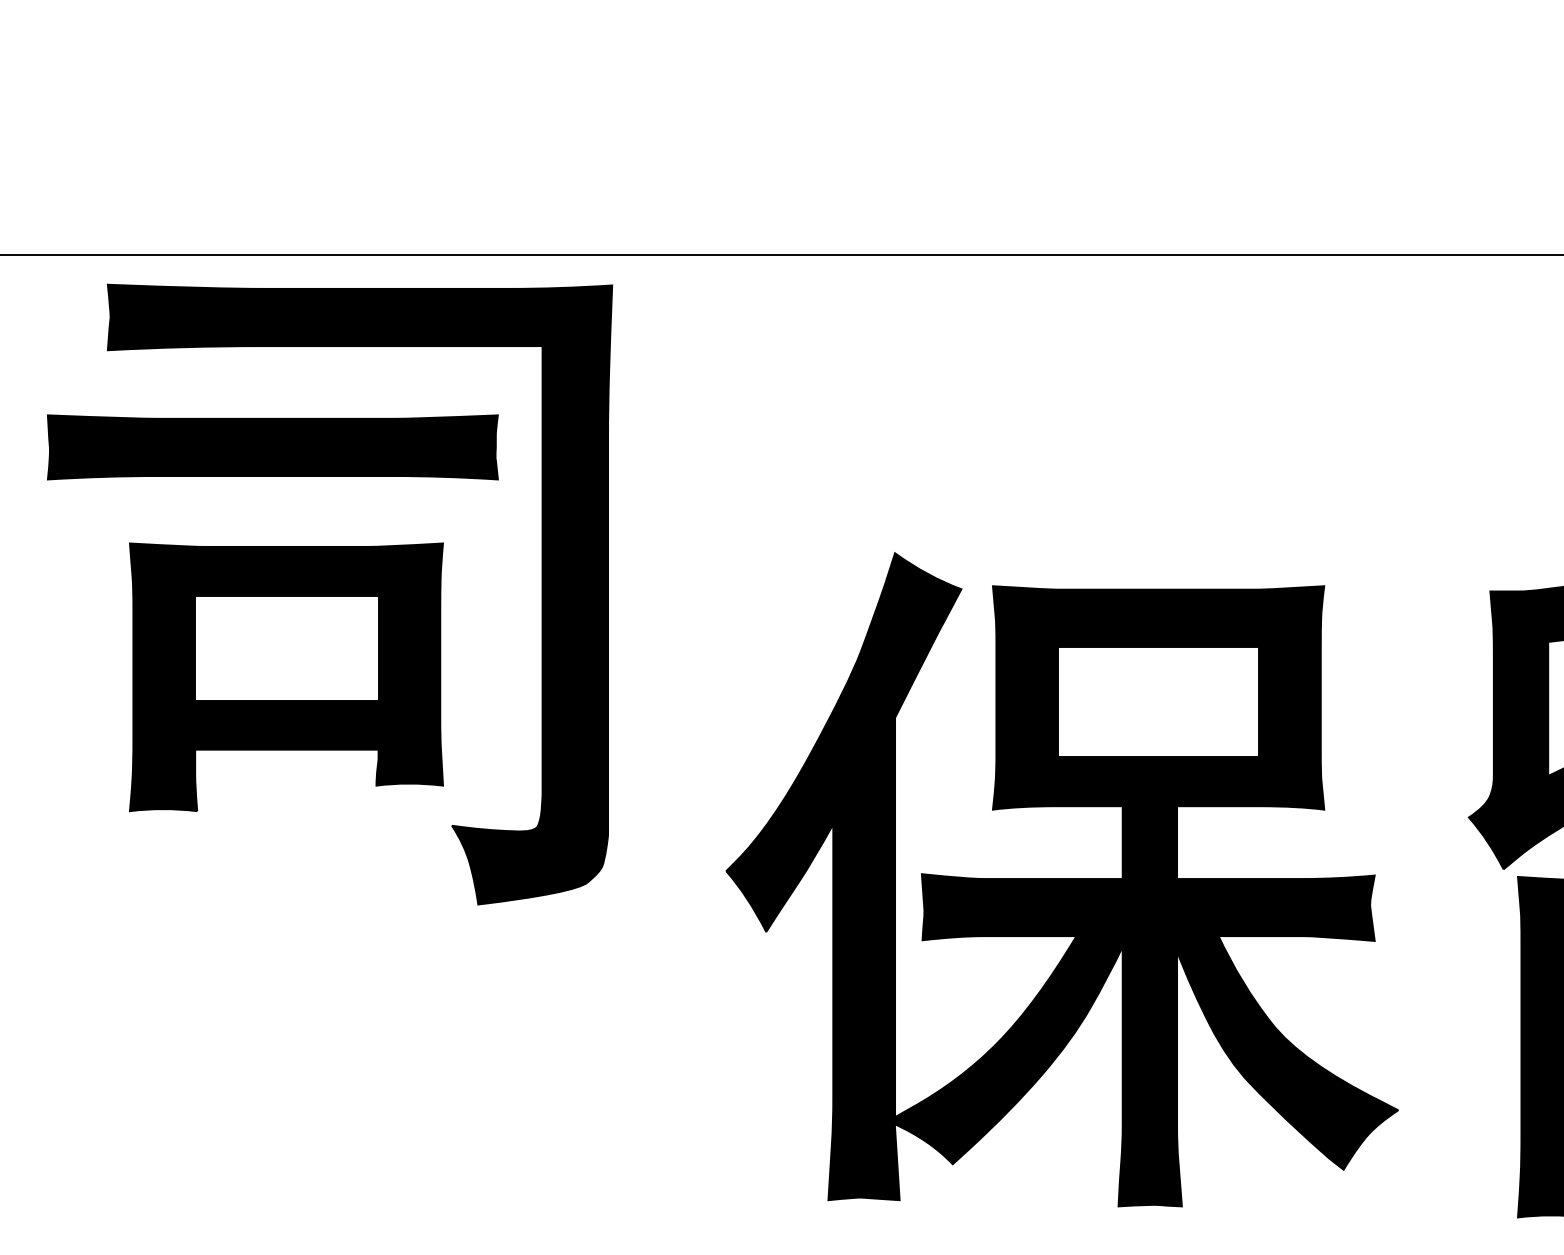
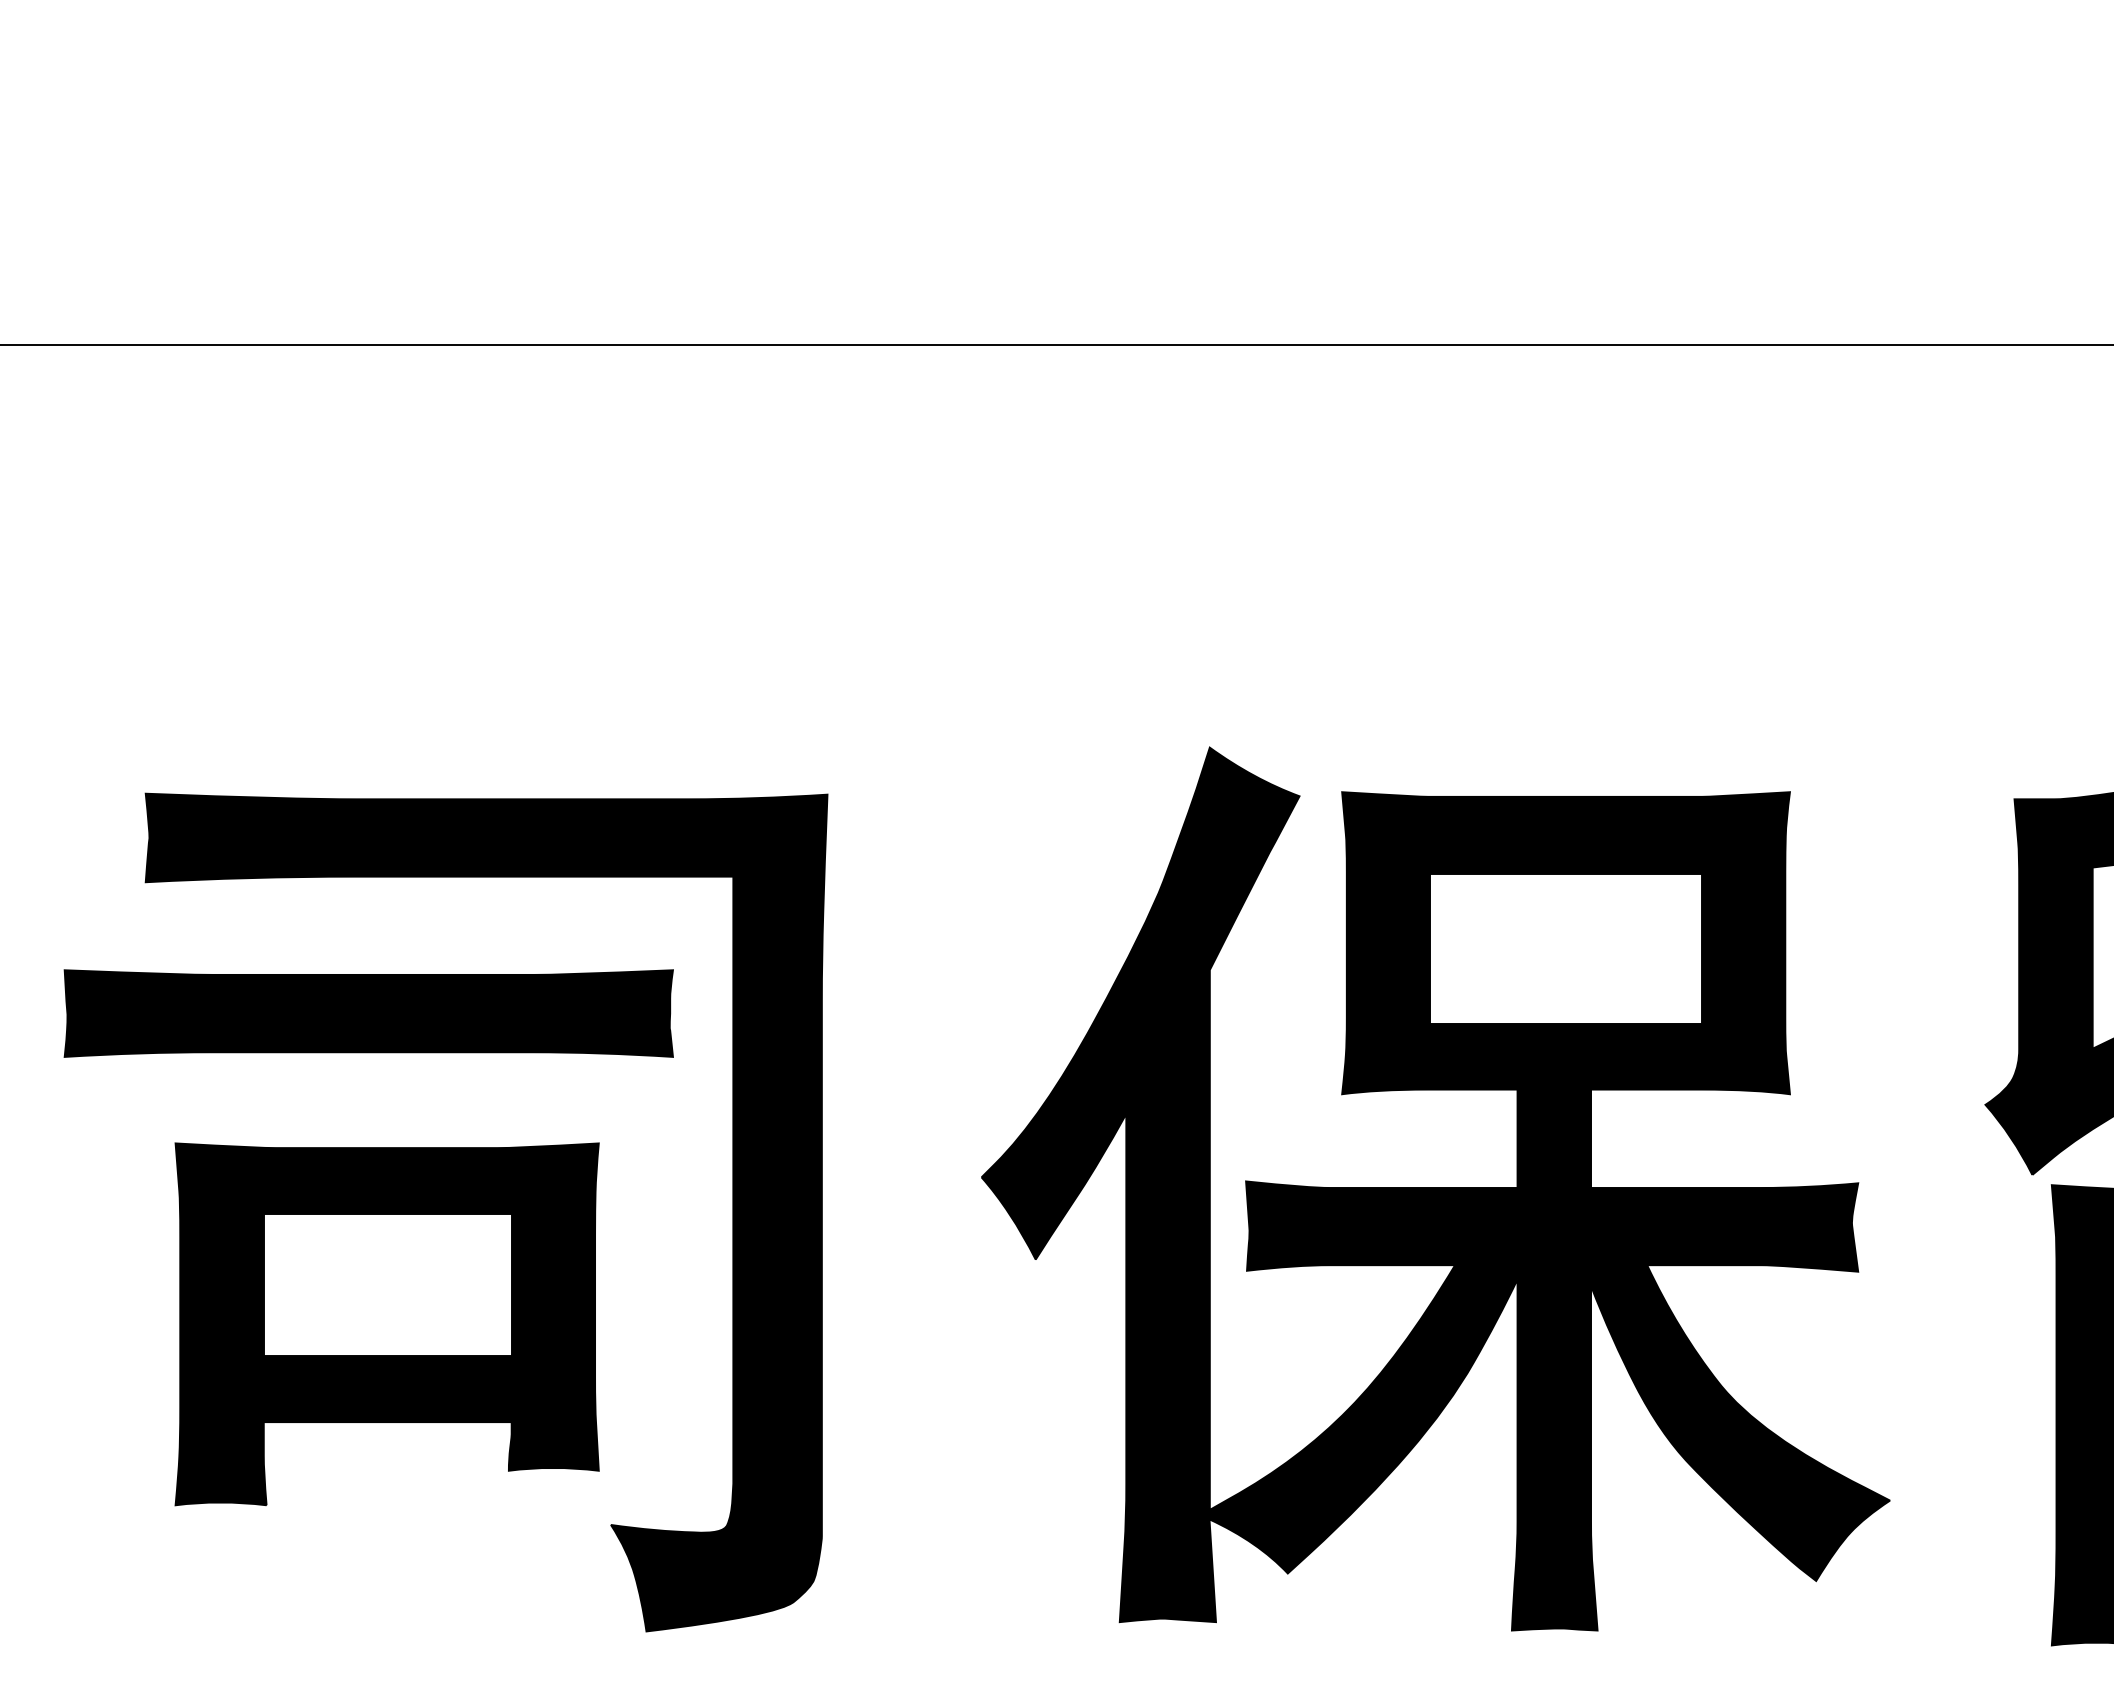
part: (329, 594) -> (445, 1212), moved

